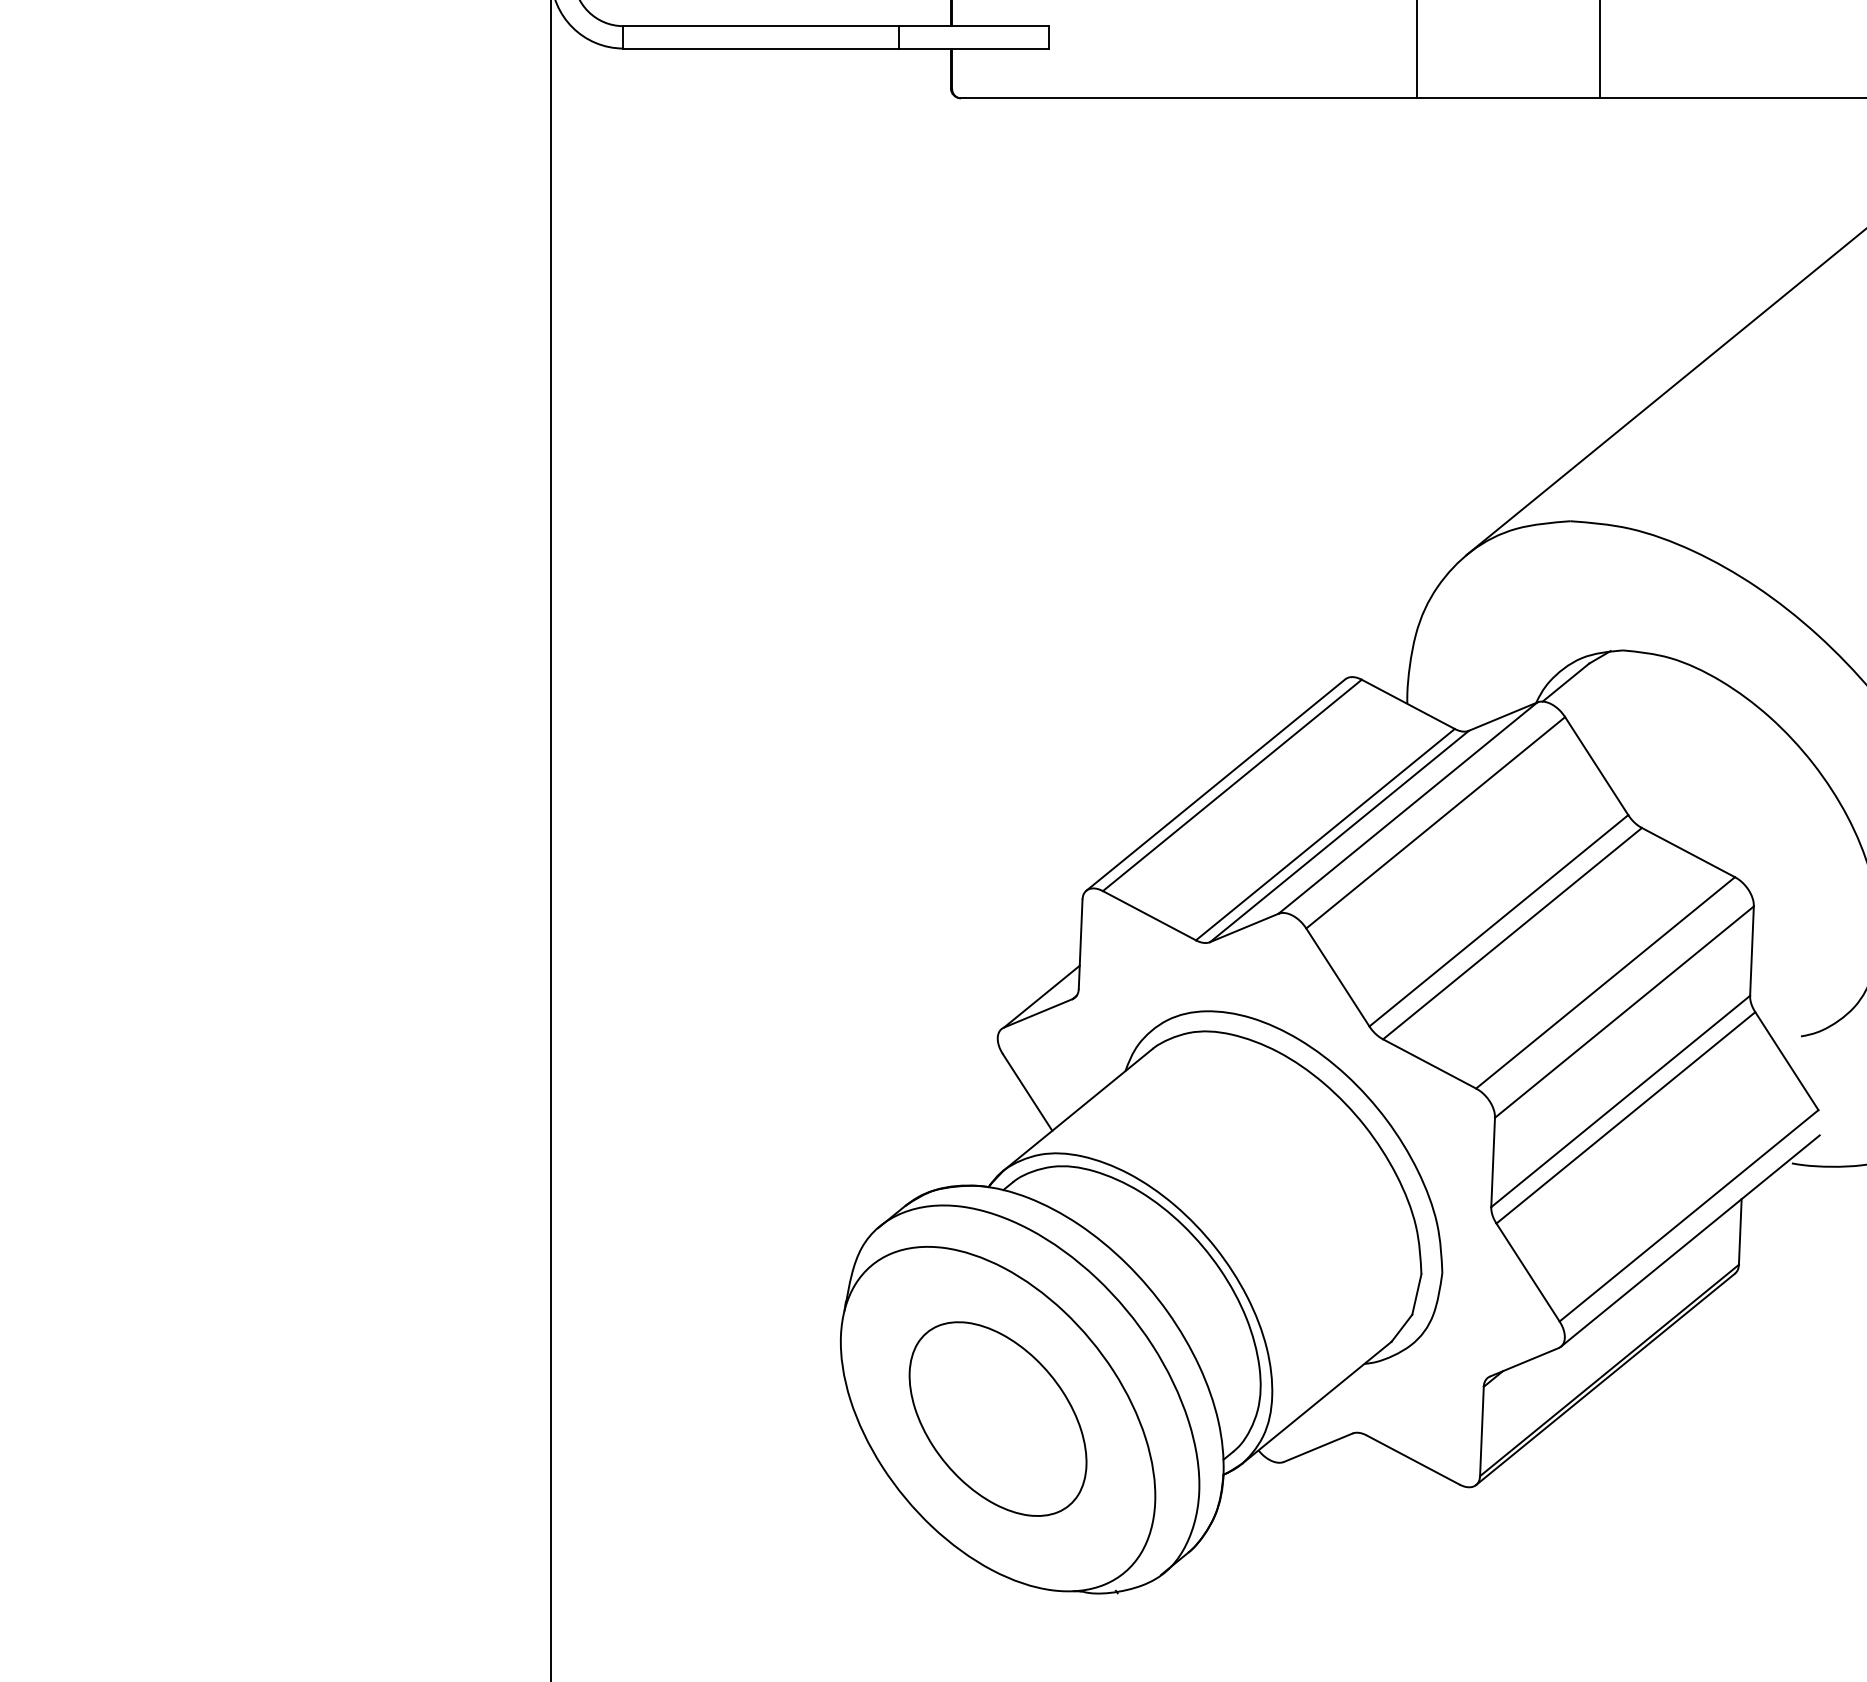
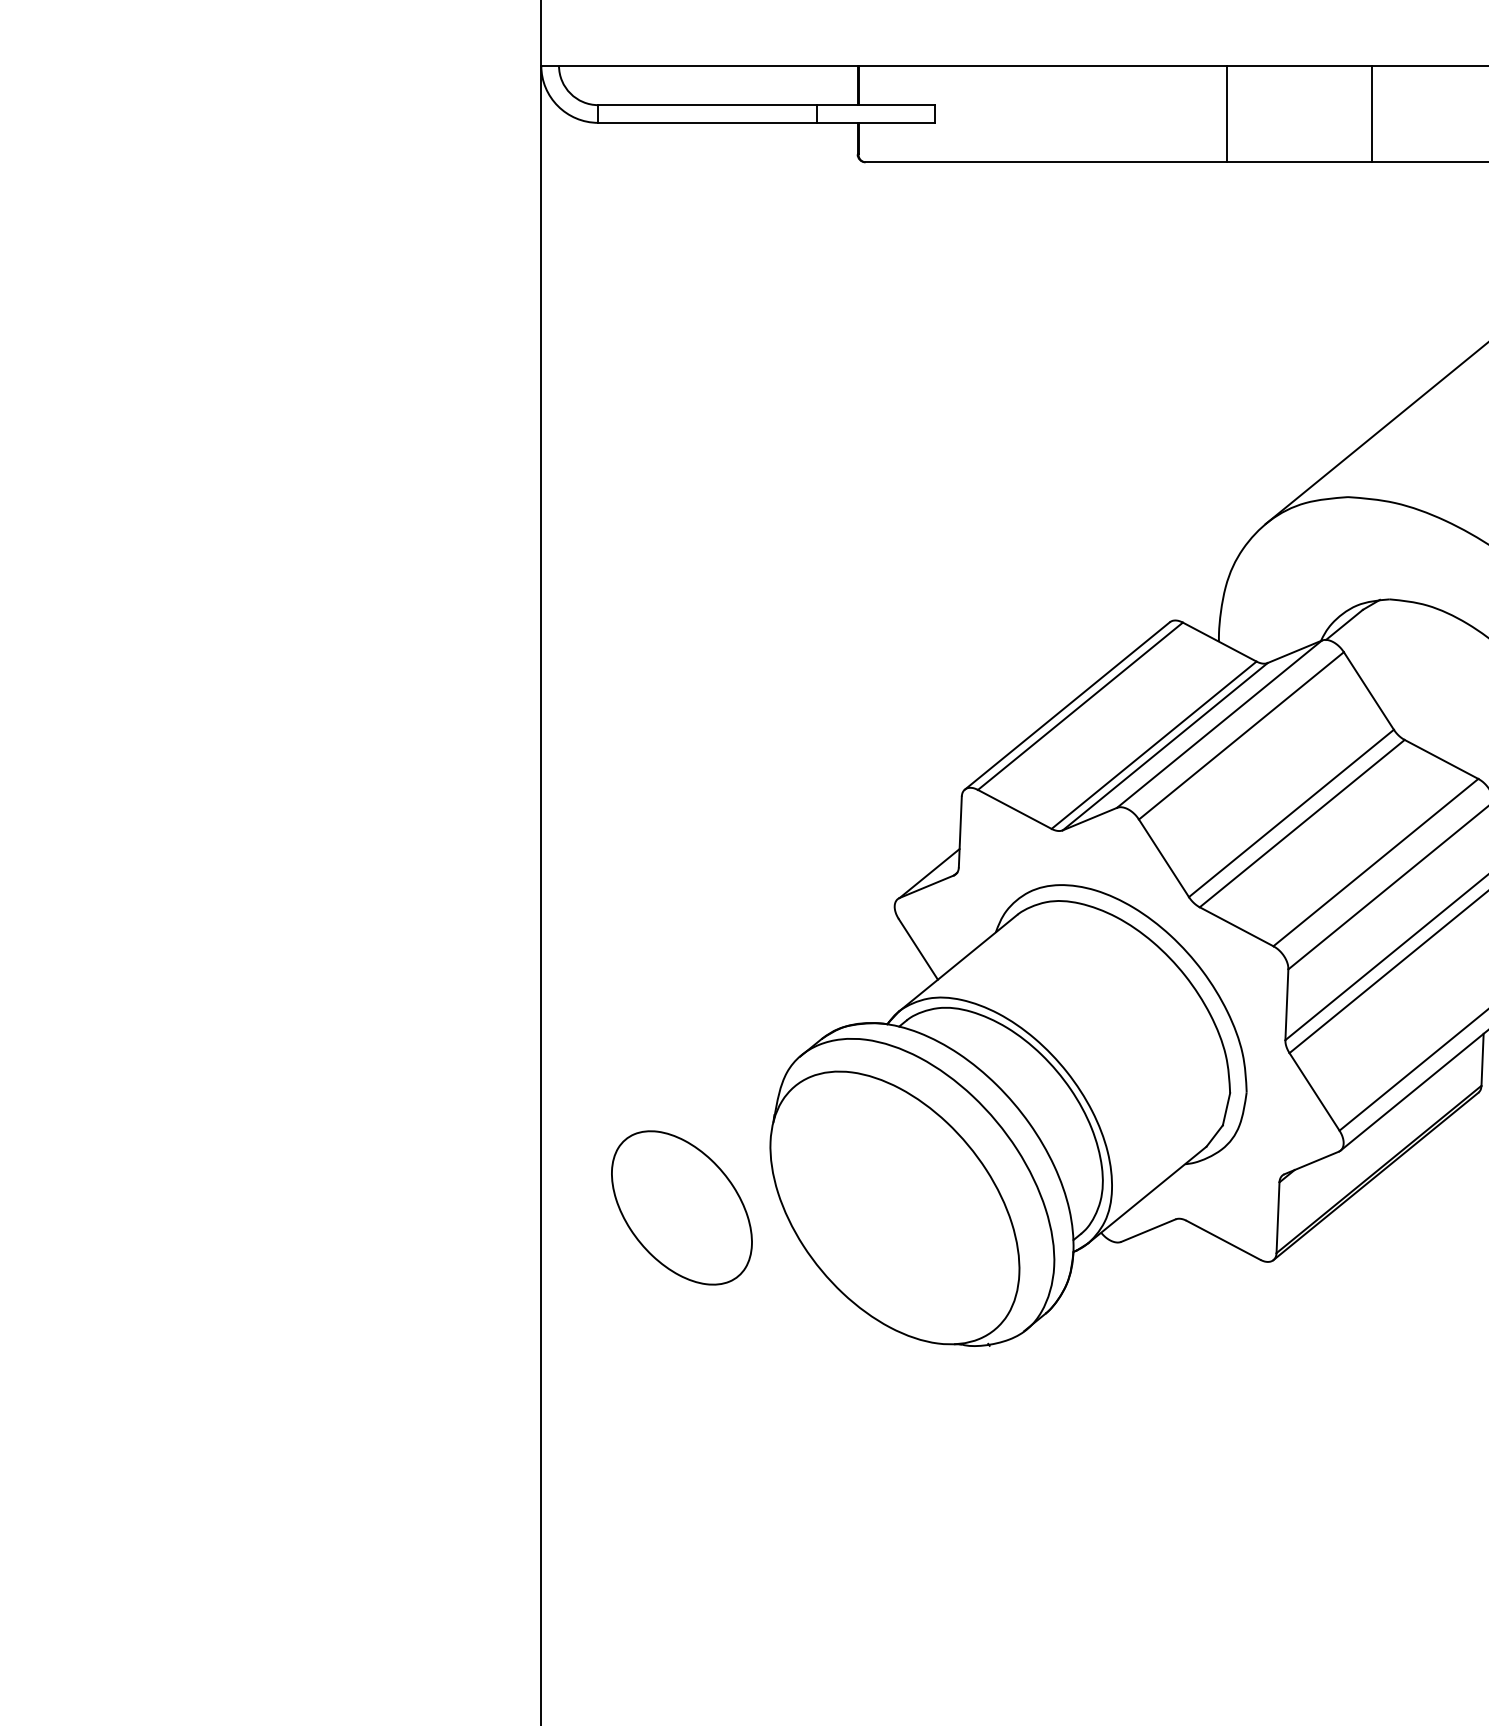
part: (997, 1418) -> (681, 1207), moved

